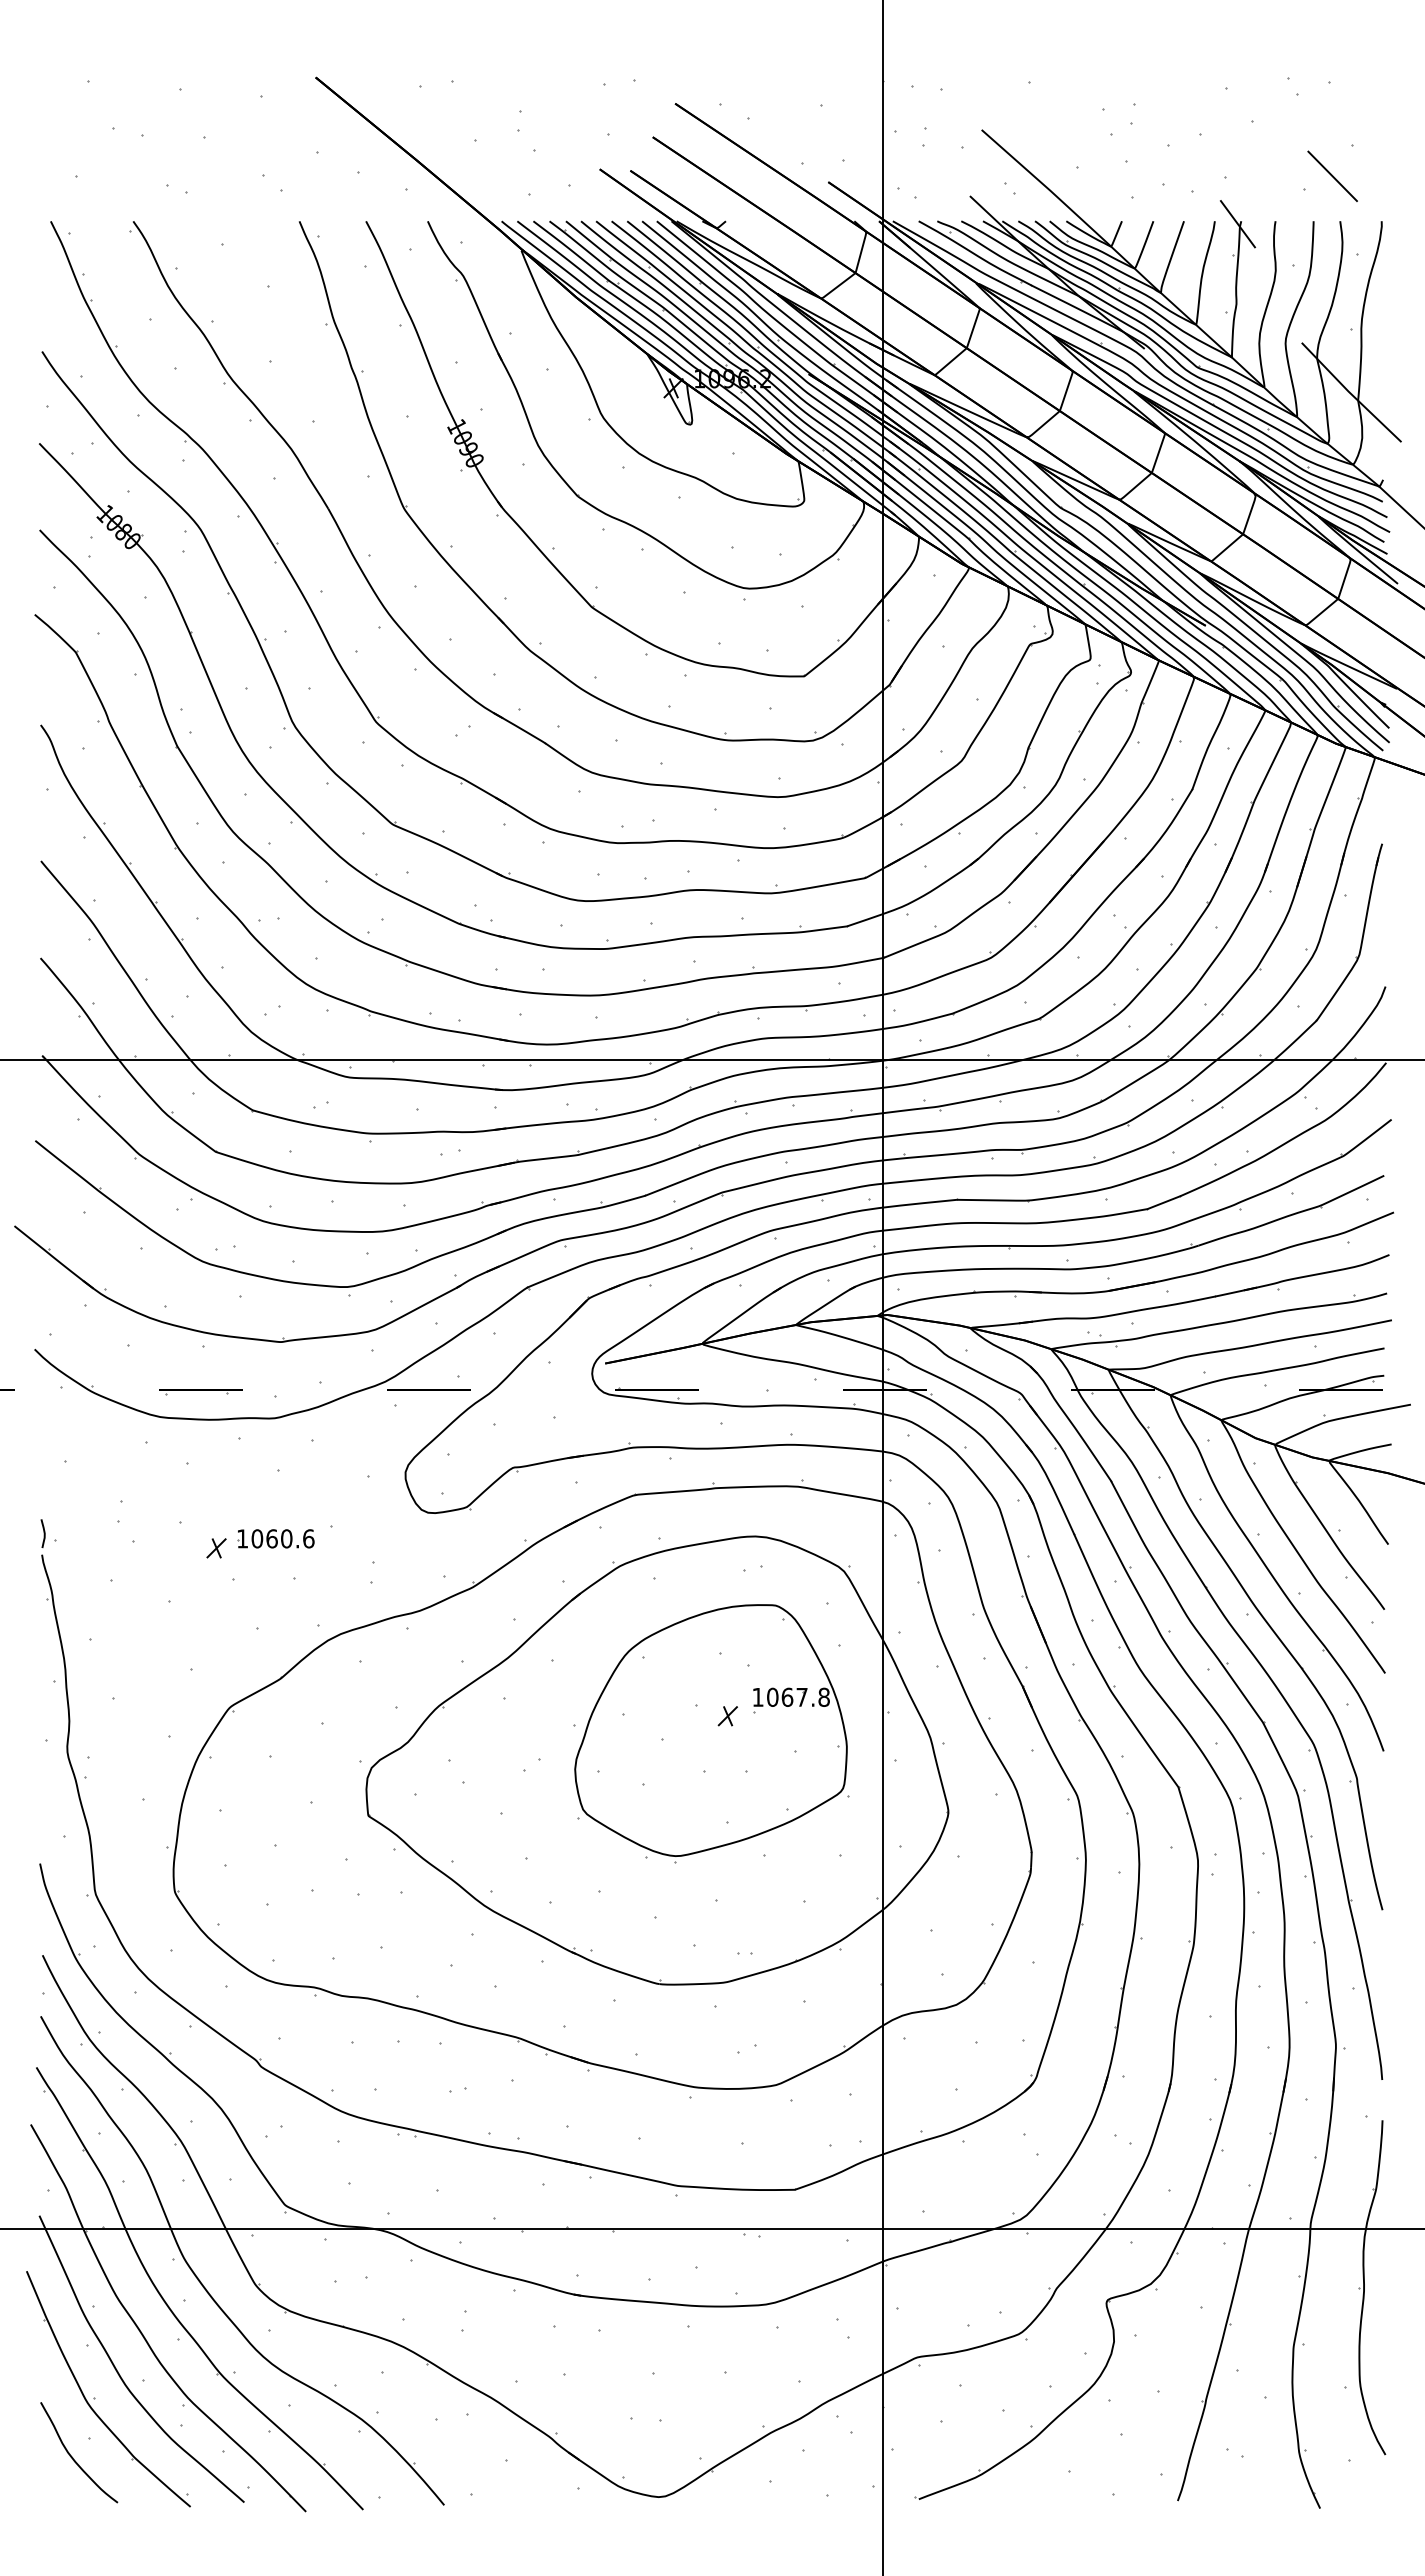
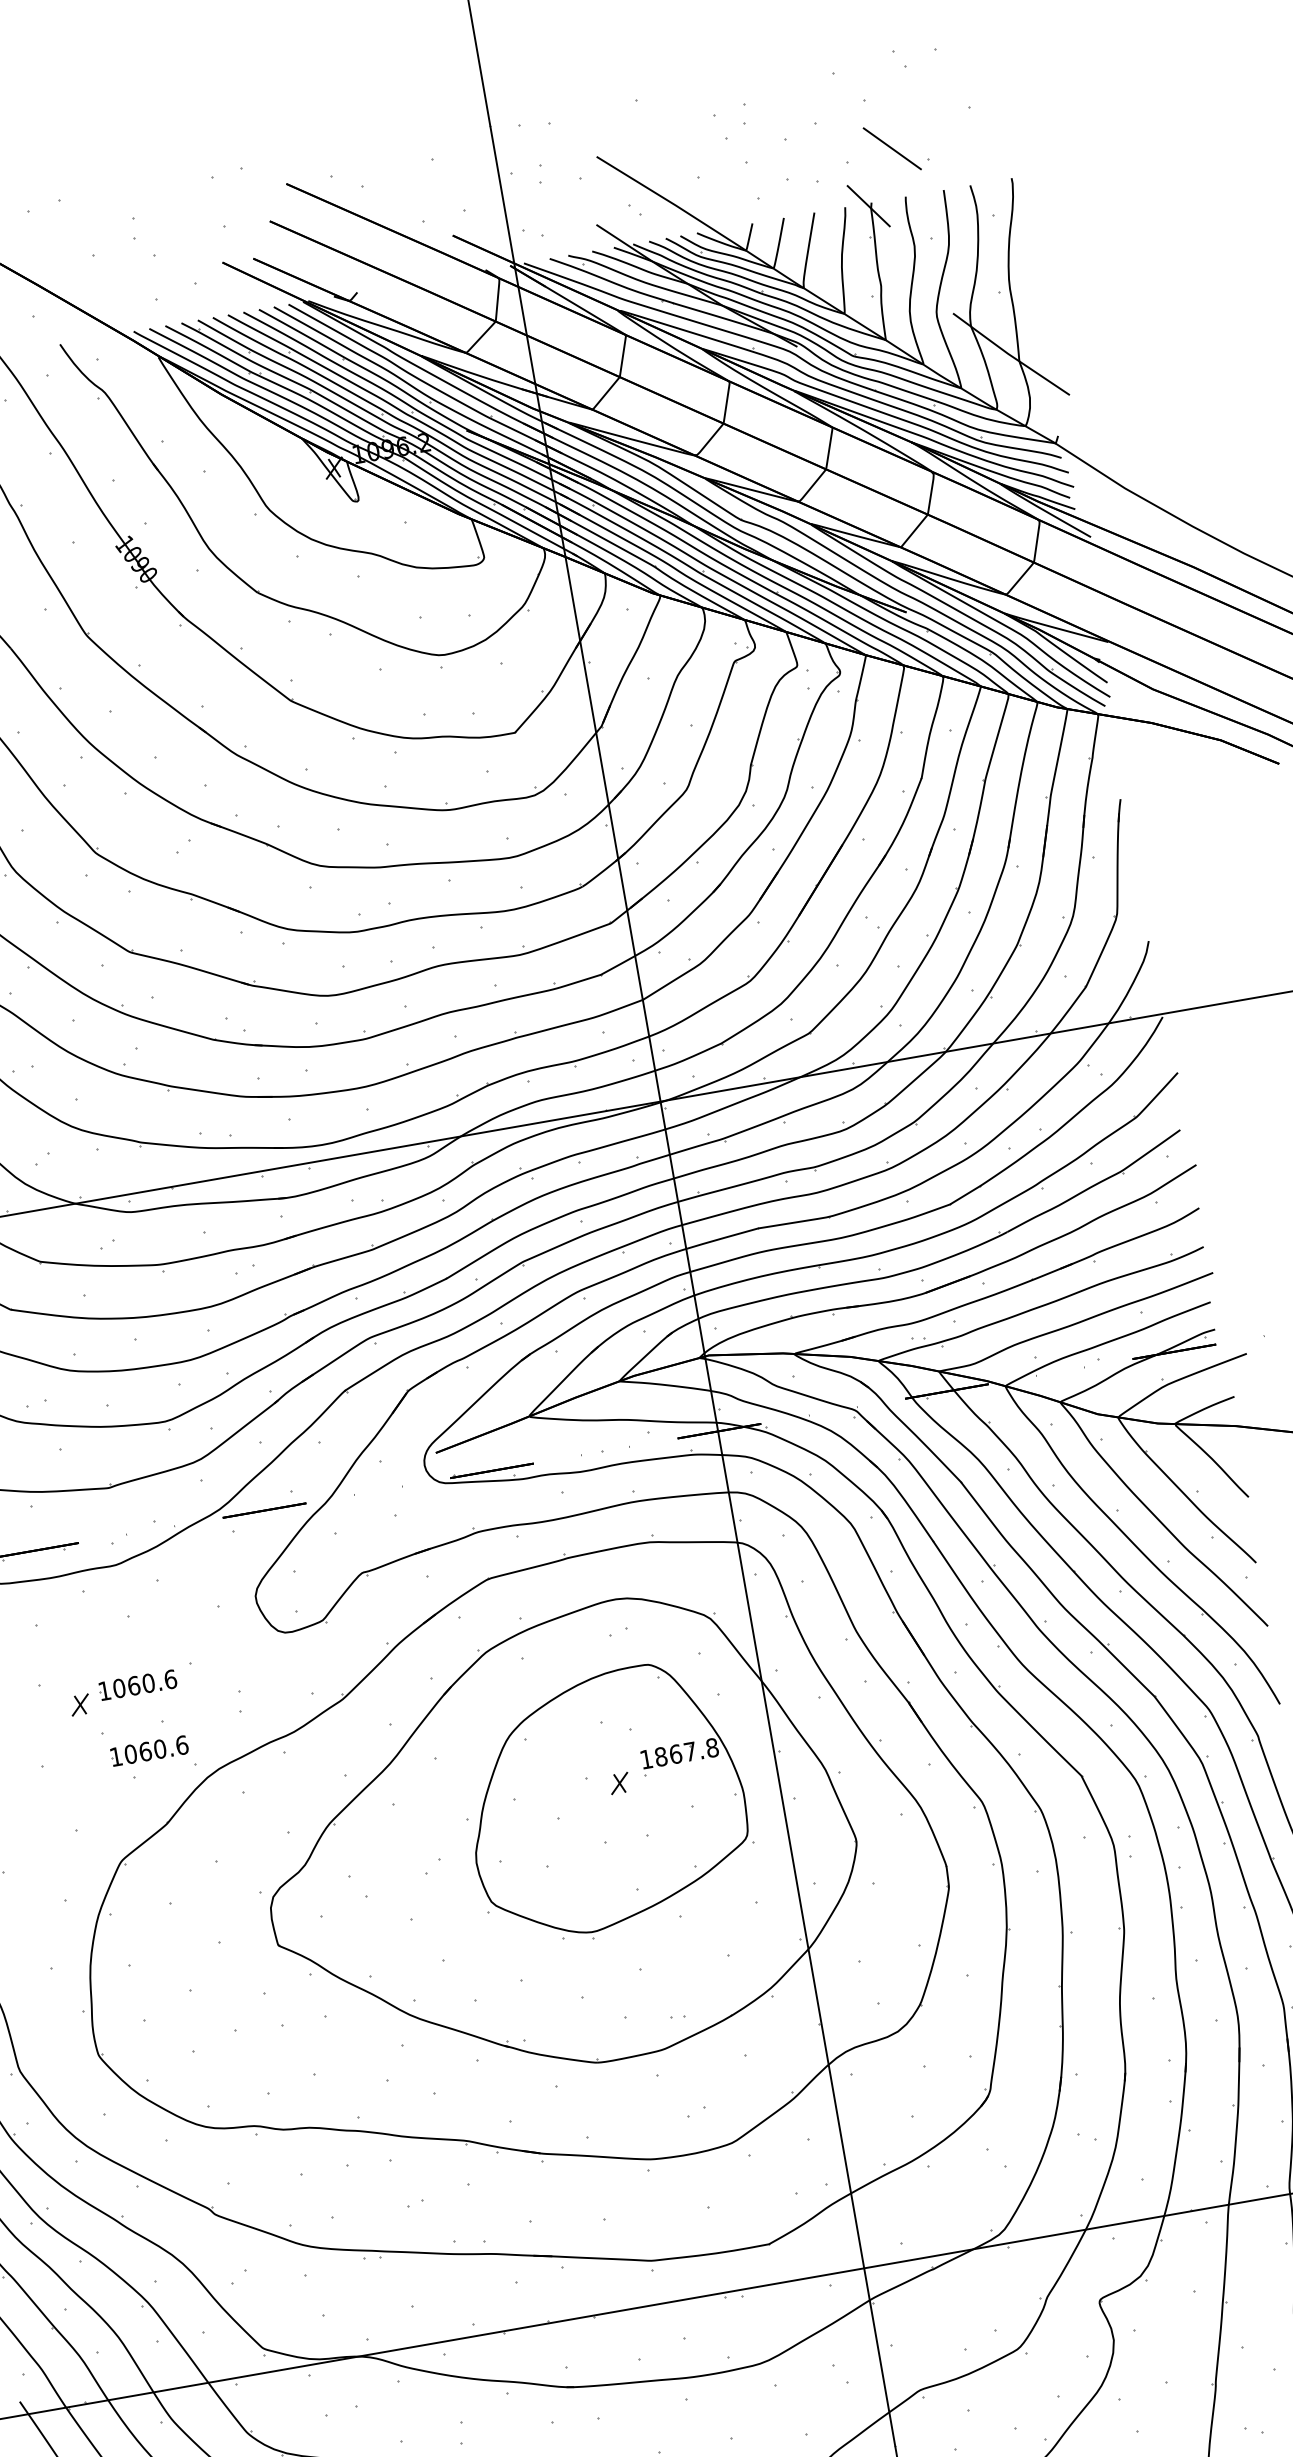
line: (1332, 175) -> (892, 147), moved
part: (275, 1604) -> (148, 1750), added
text: (772, 1697) -> (660, 1757), 1067.8 -> 1867.8

